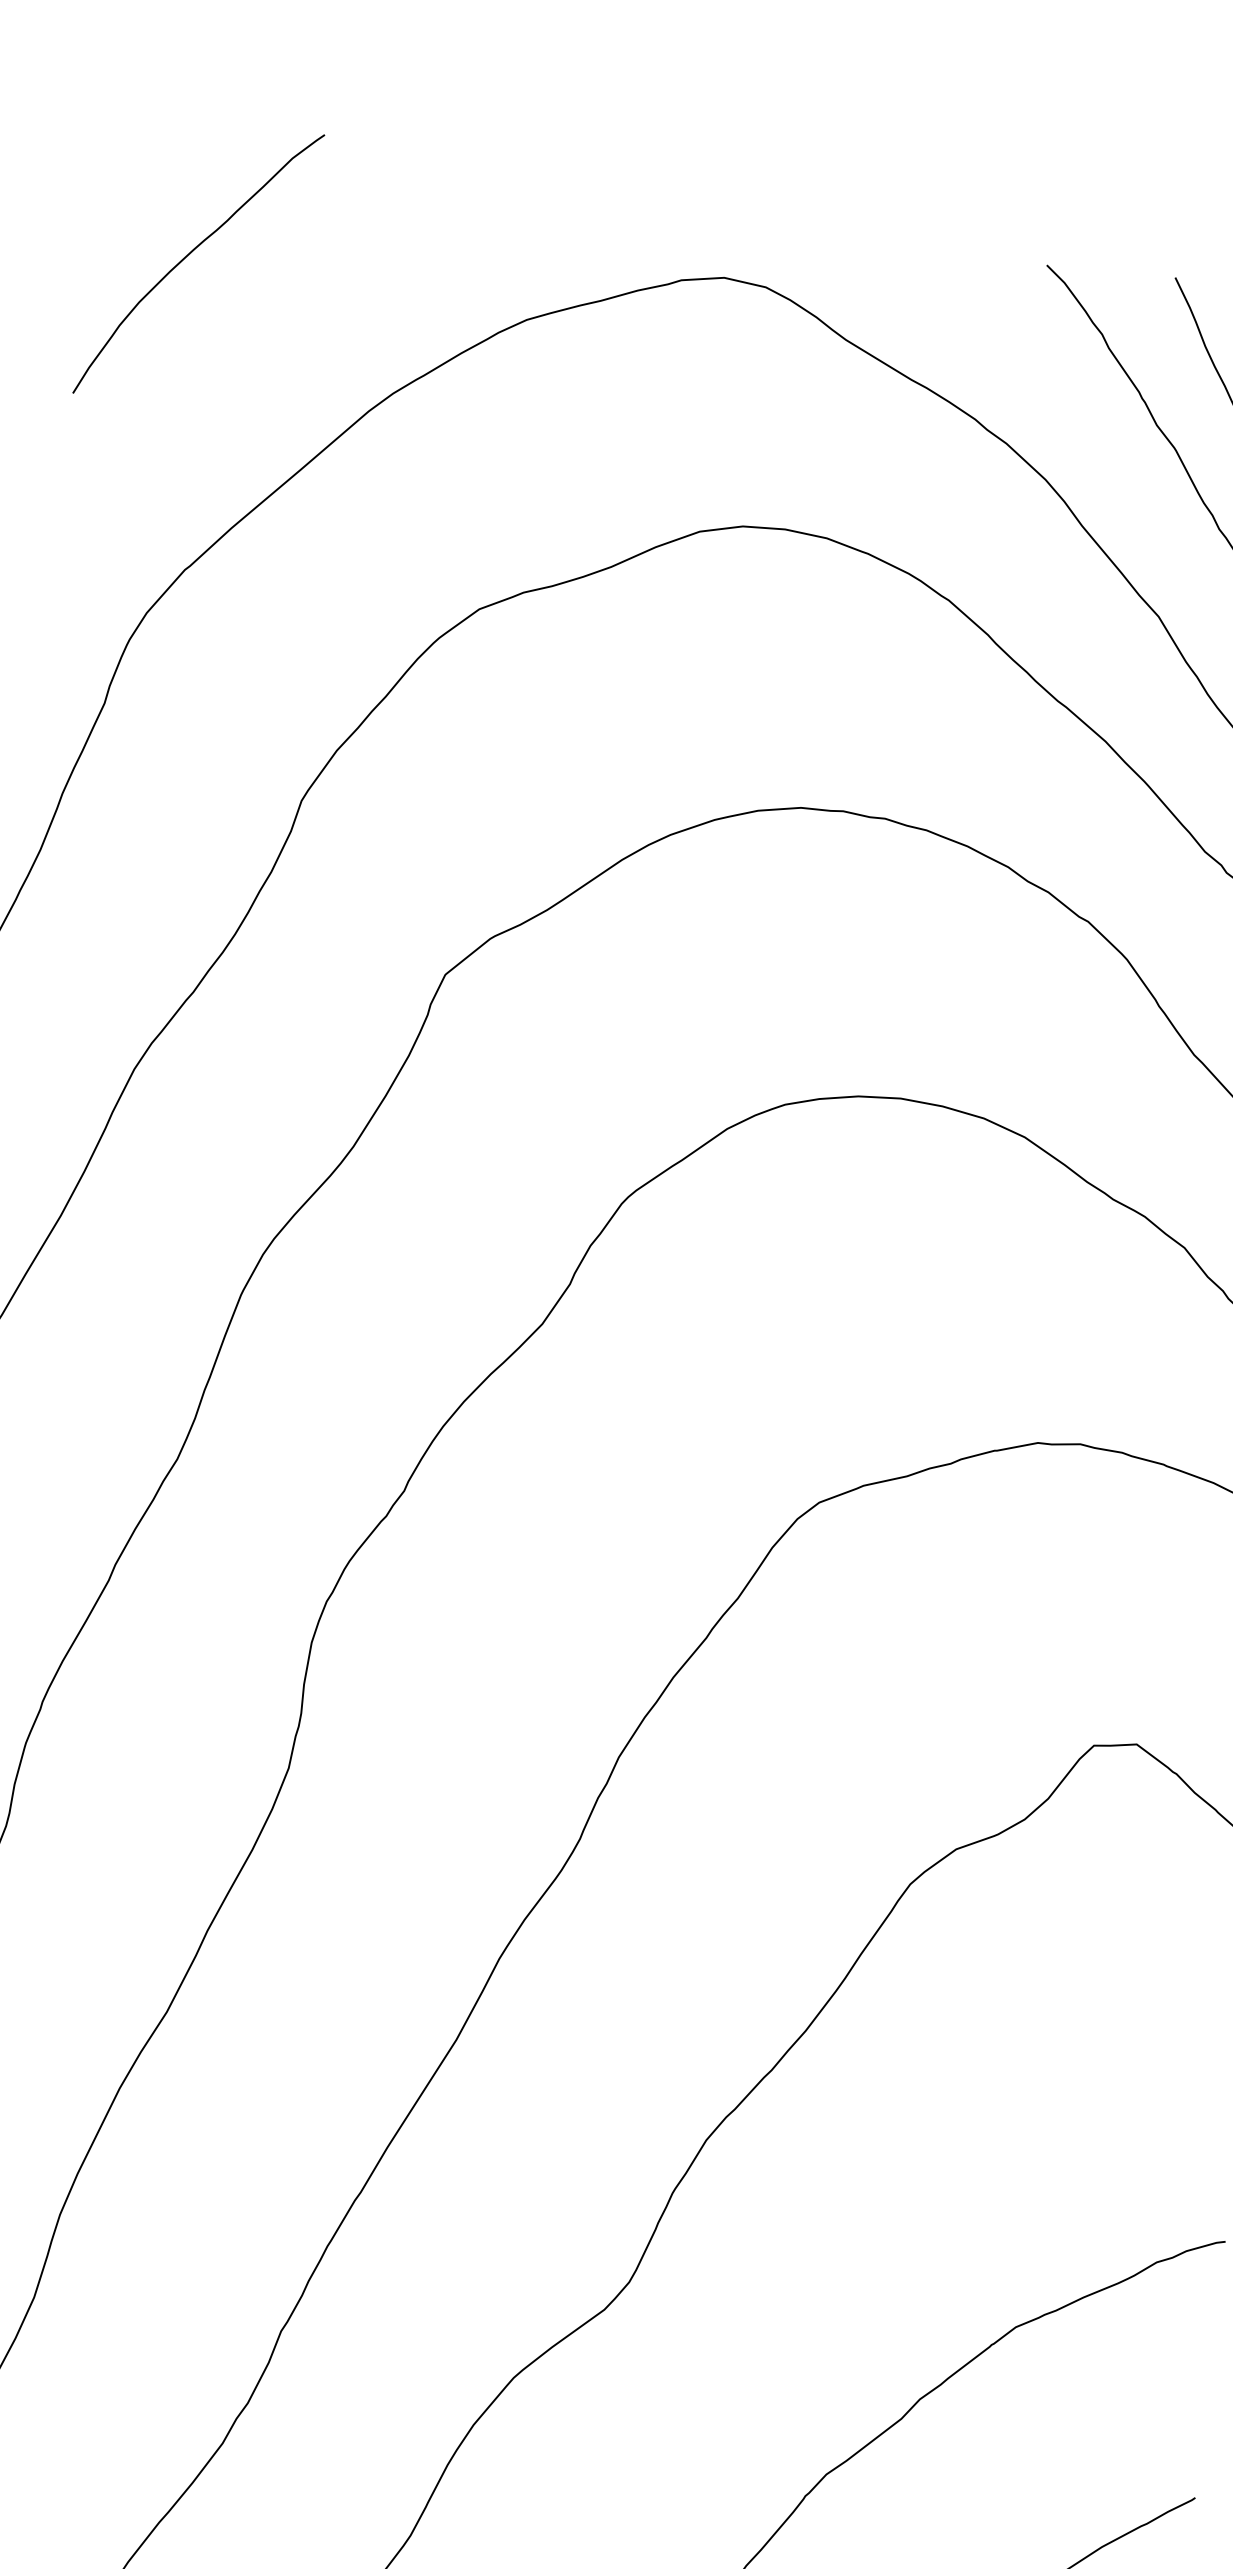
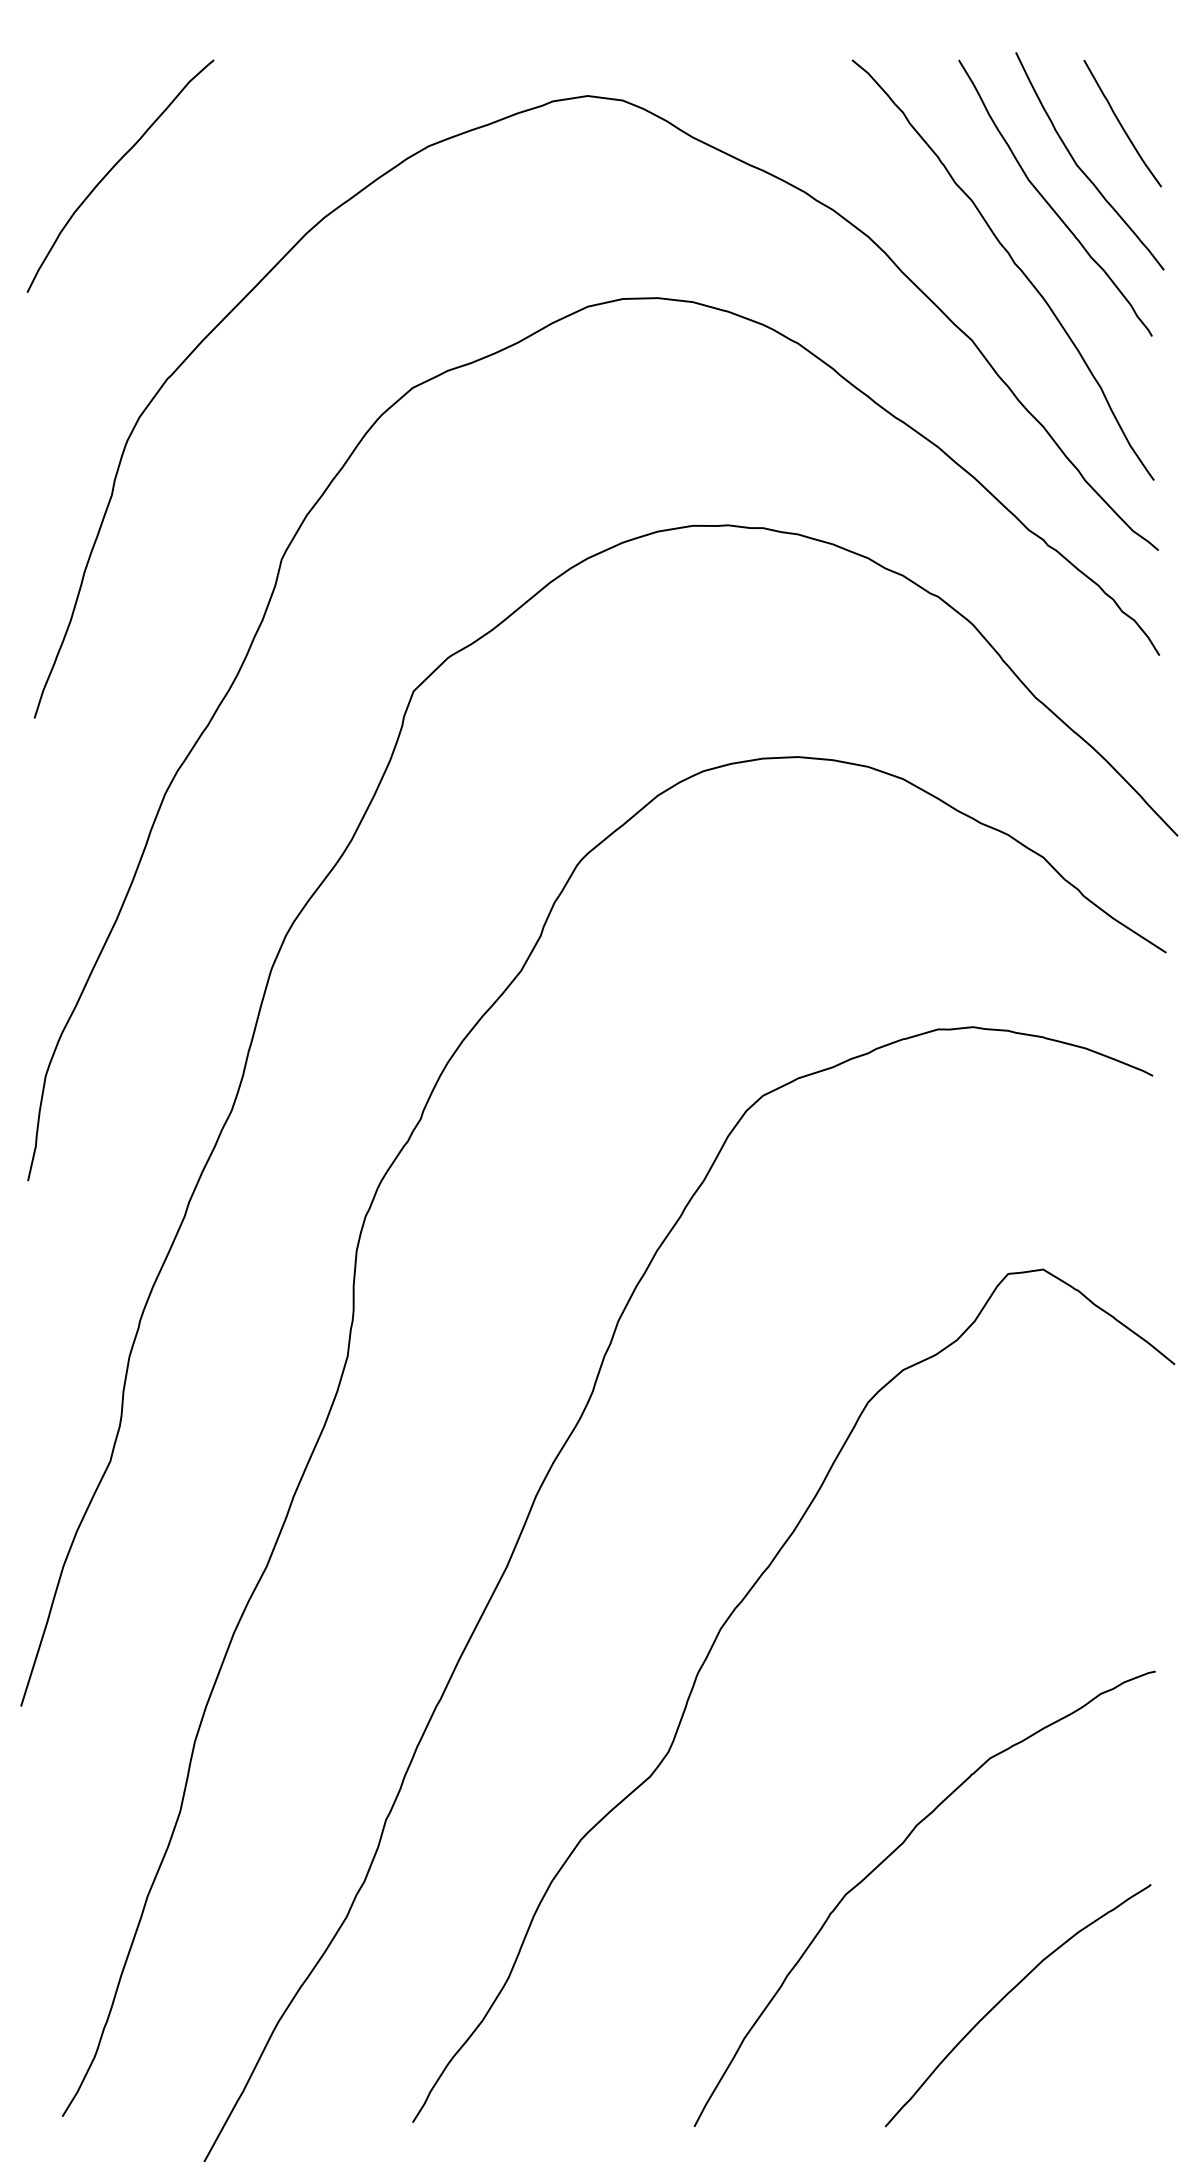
curve: (191, 253) -> (113, 168), moved

